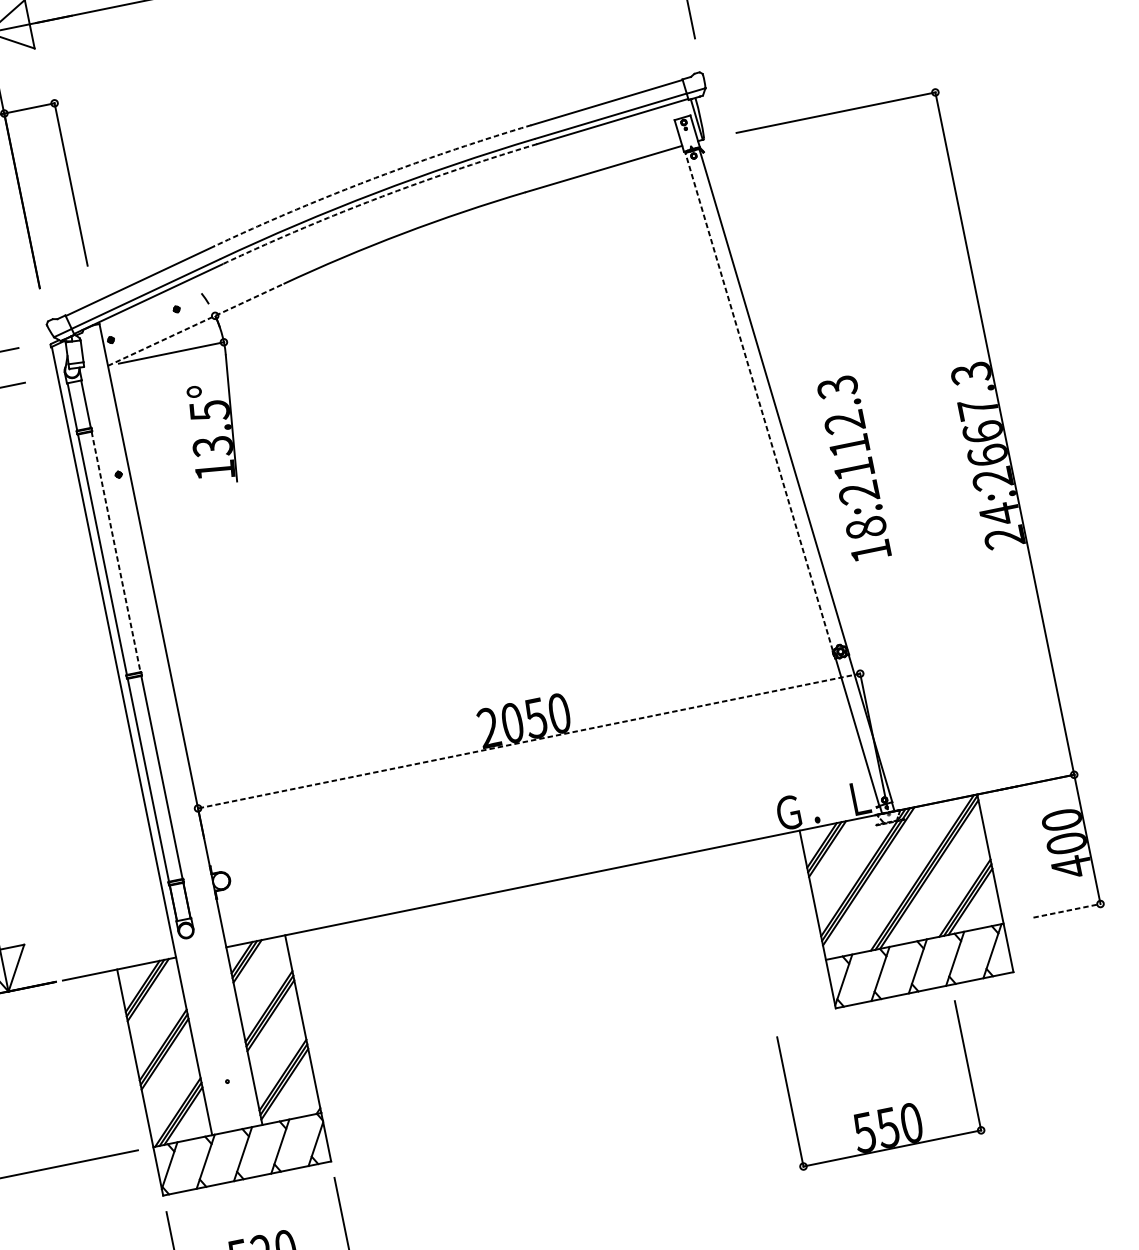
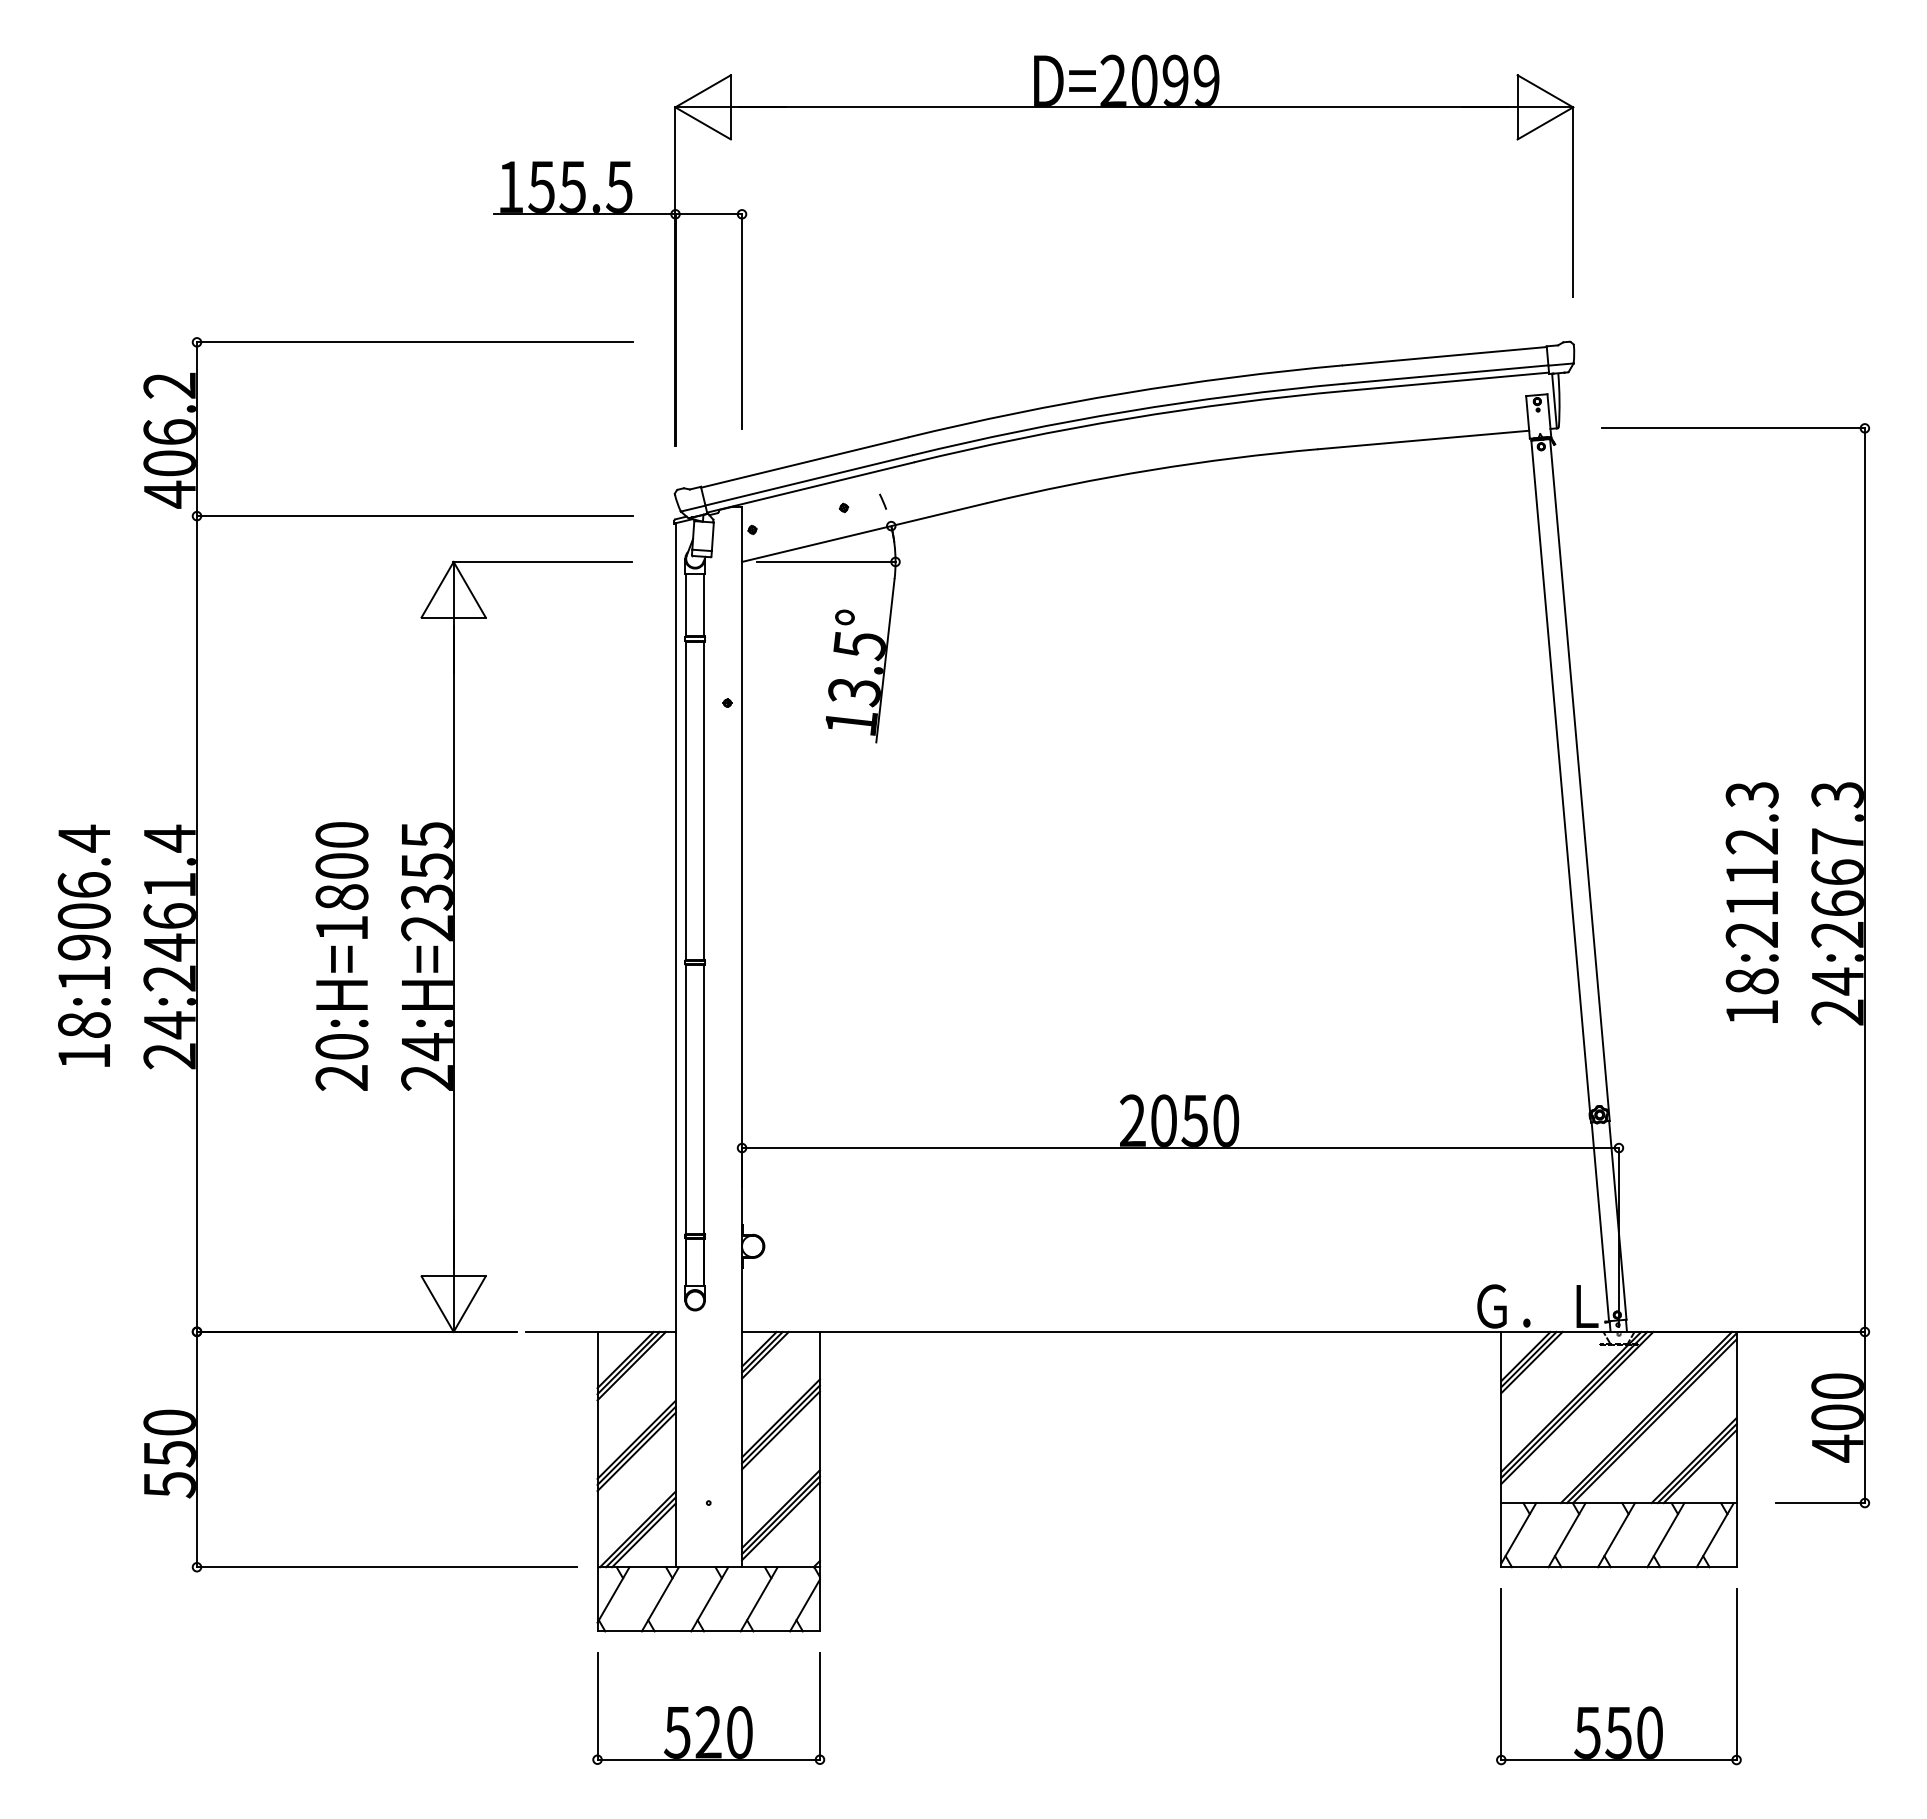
arc: (370, 180) -> (1123, 393), dashed -> solid
arc: (377, 198) -> (1128, 418), dashed -> solid
line: (195, 324) -> (864, 532), dashed -> solid
line: (760, 405) -> (1561, 781), dashed -> solid
text: (853, 468) -> (1751, 902), moved
line: (116, 552) -> (704, 801), dashed -> solid
line: (528, 741) -> (1179, 1148), dashed -> solid
line: (1067, 911) -> (1820, 1503), dashed -> solid
part: (883, 1108) -> (1618, 1707), moved

